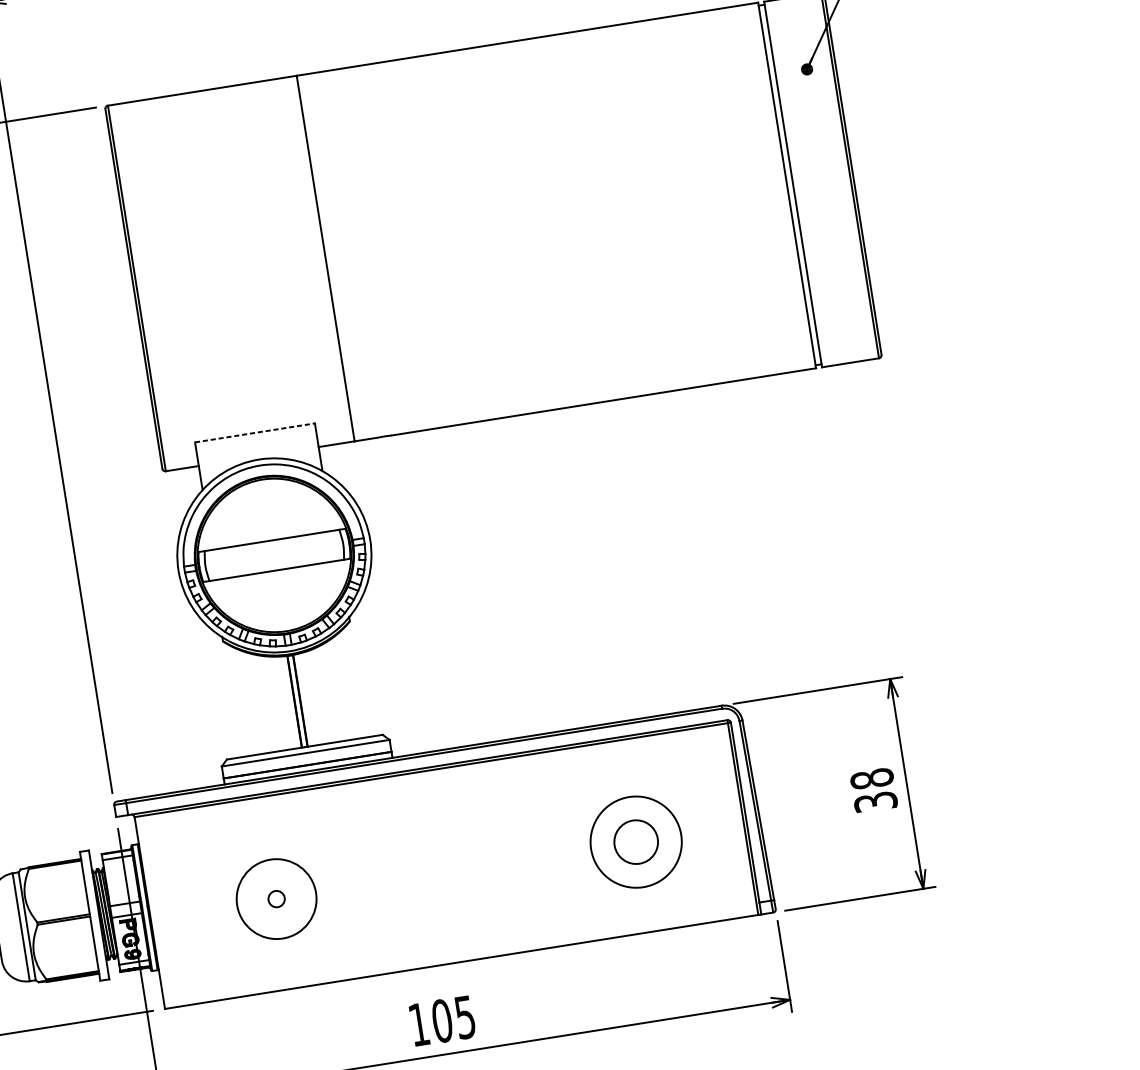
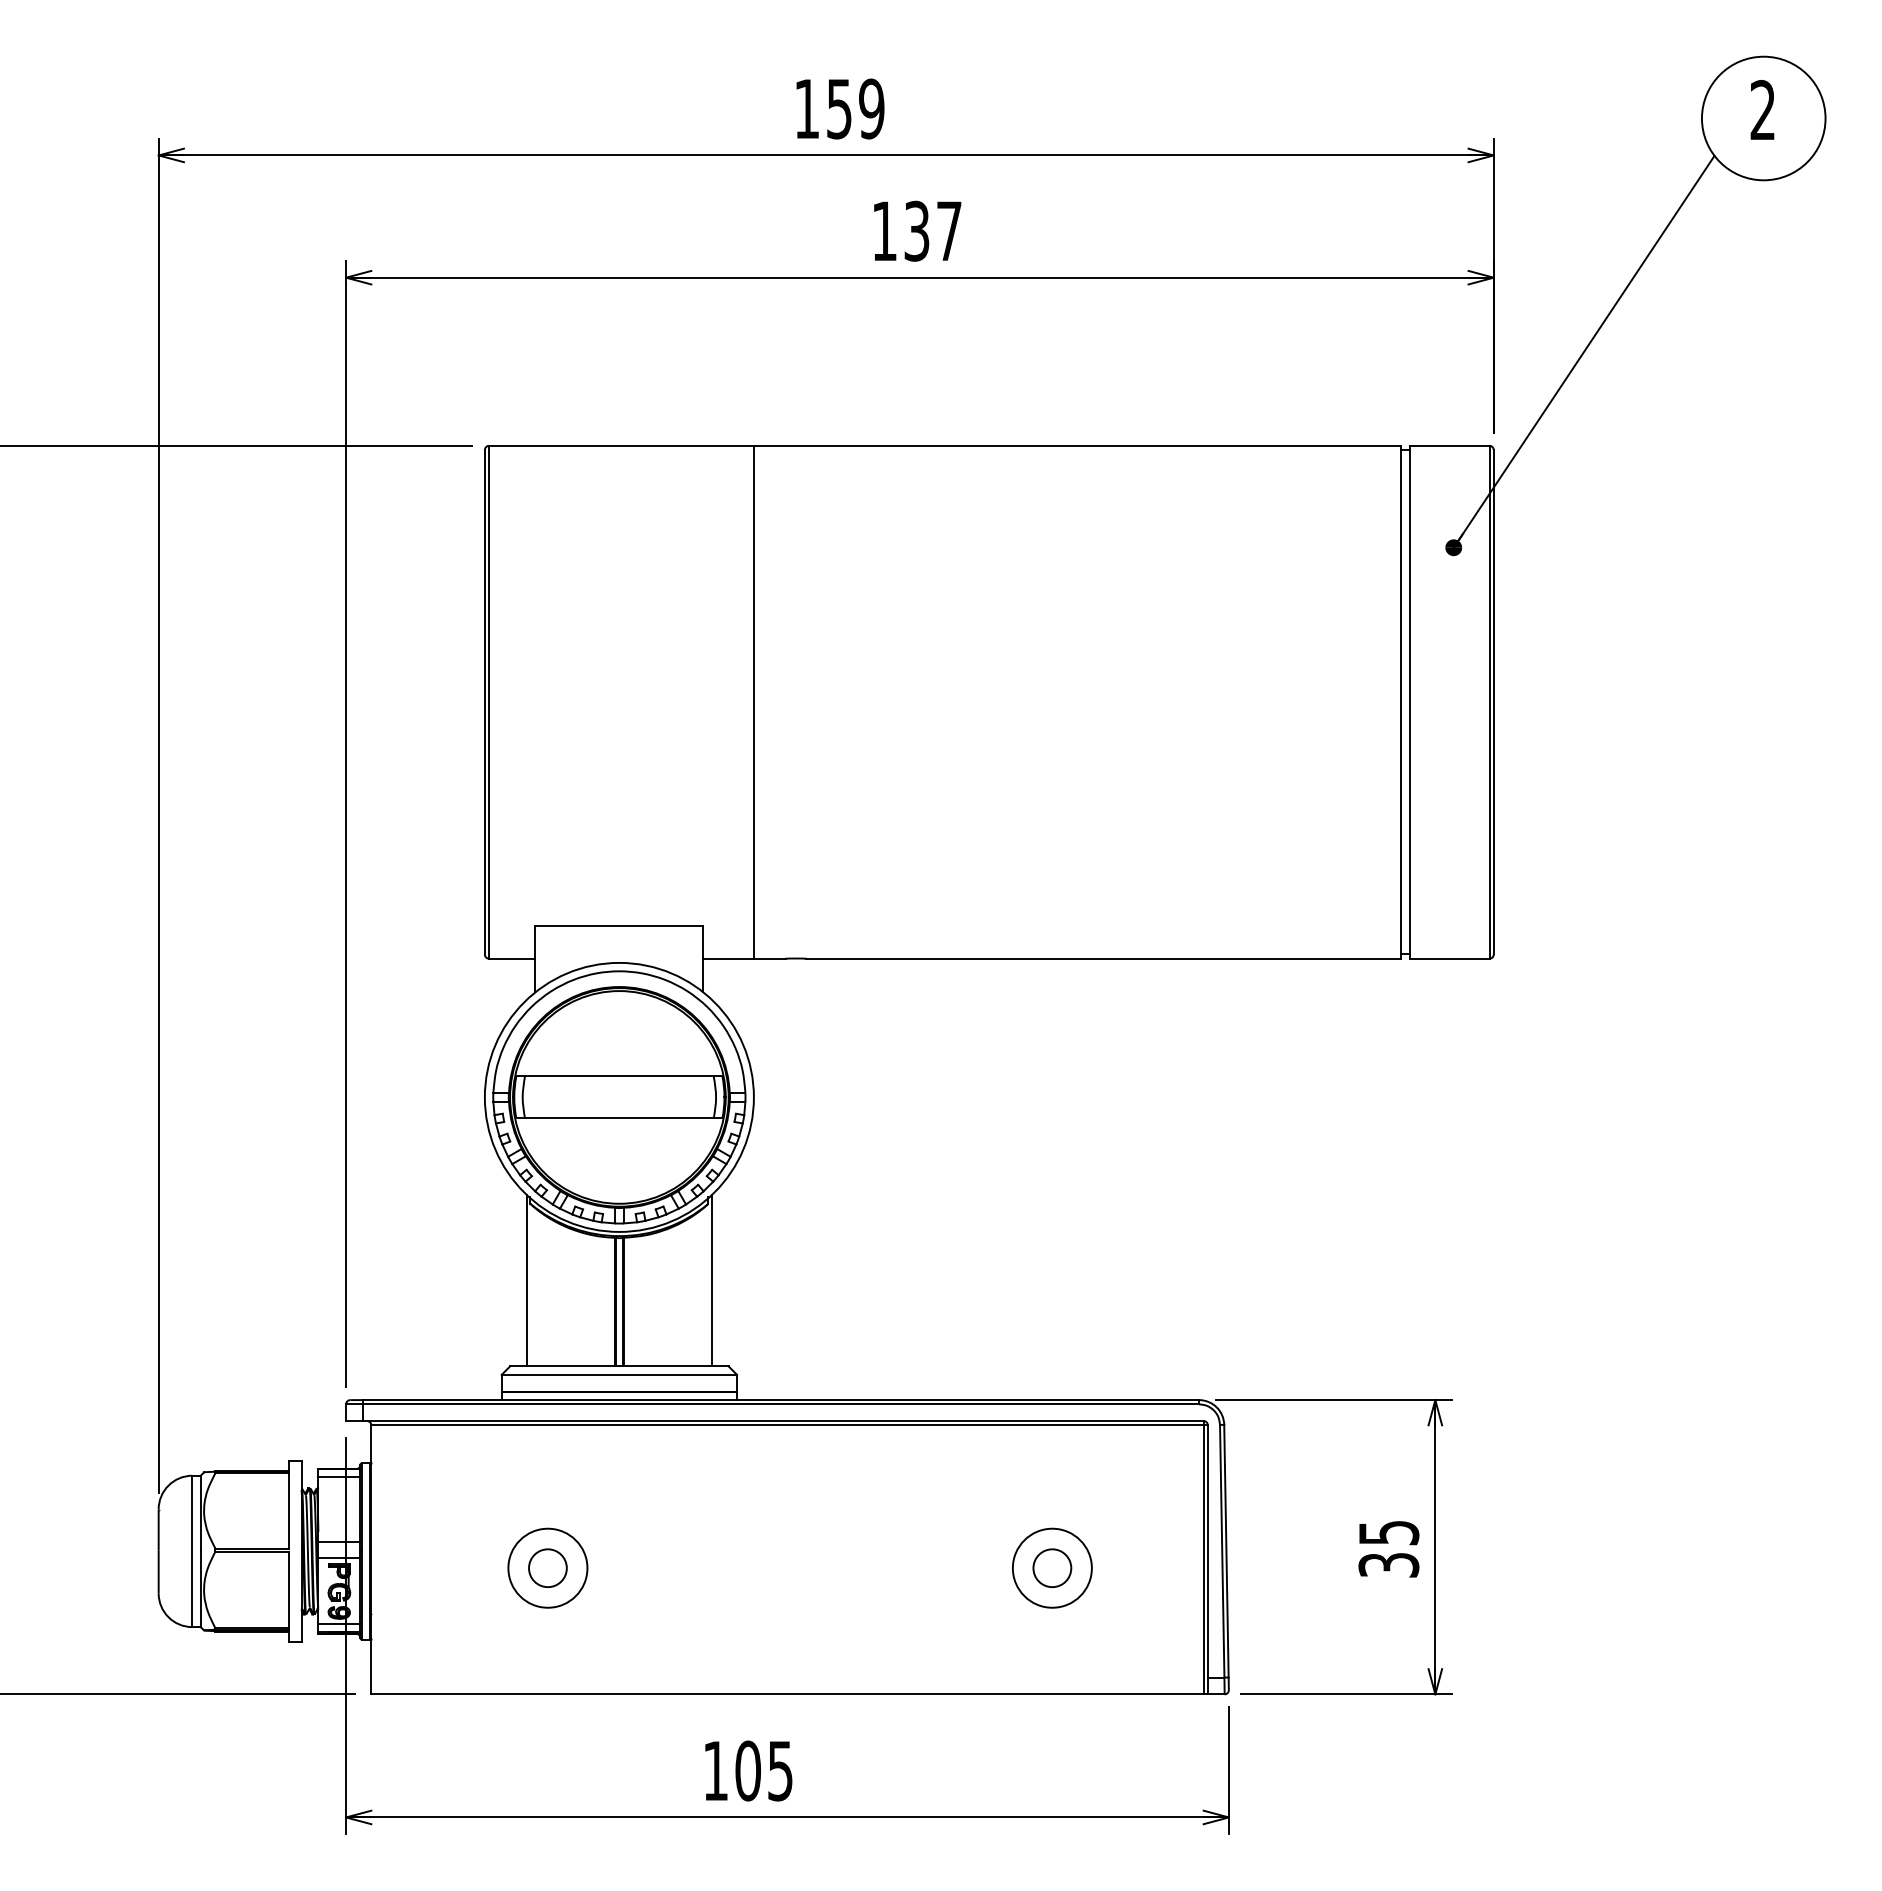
line: (255, 432) -> (619, 925), dashed -> solid
line: (360, 675) -> (711, 1280), added
line: (228, 696) -> (526, 1280), added
text: (871, 778) -> (1388, 1532), 38 -> 35
circle: (635, 841) -> (1051, 1567), size x0.62
circle: (636, 842) -> (1052, 1568), size x0.62
circle: (276, 898) -> (547, 1567), size x0.71
circle: (276, 899) -> (547, 1568), size x1.67

